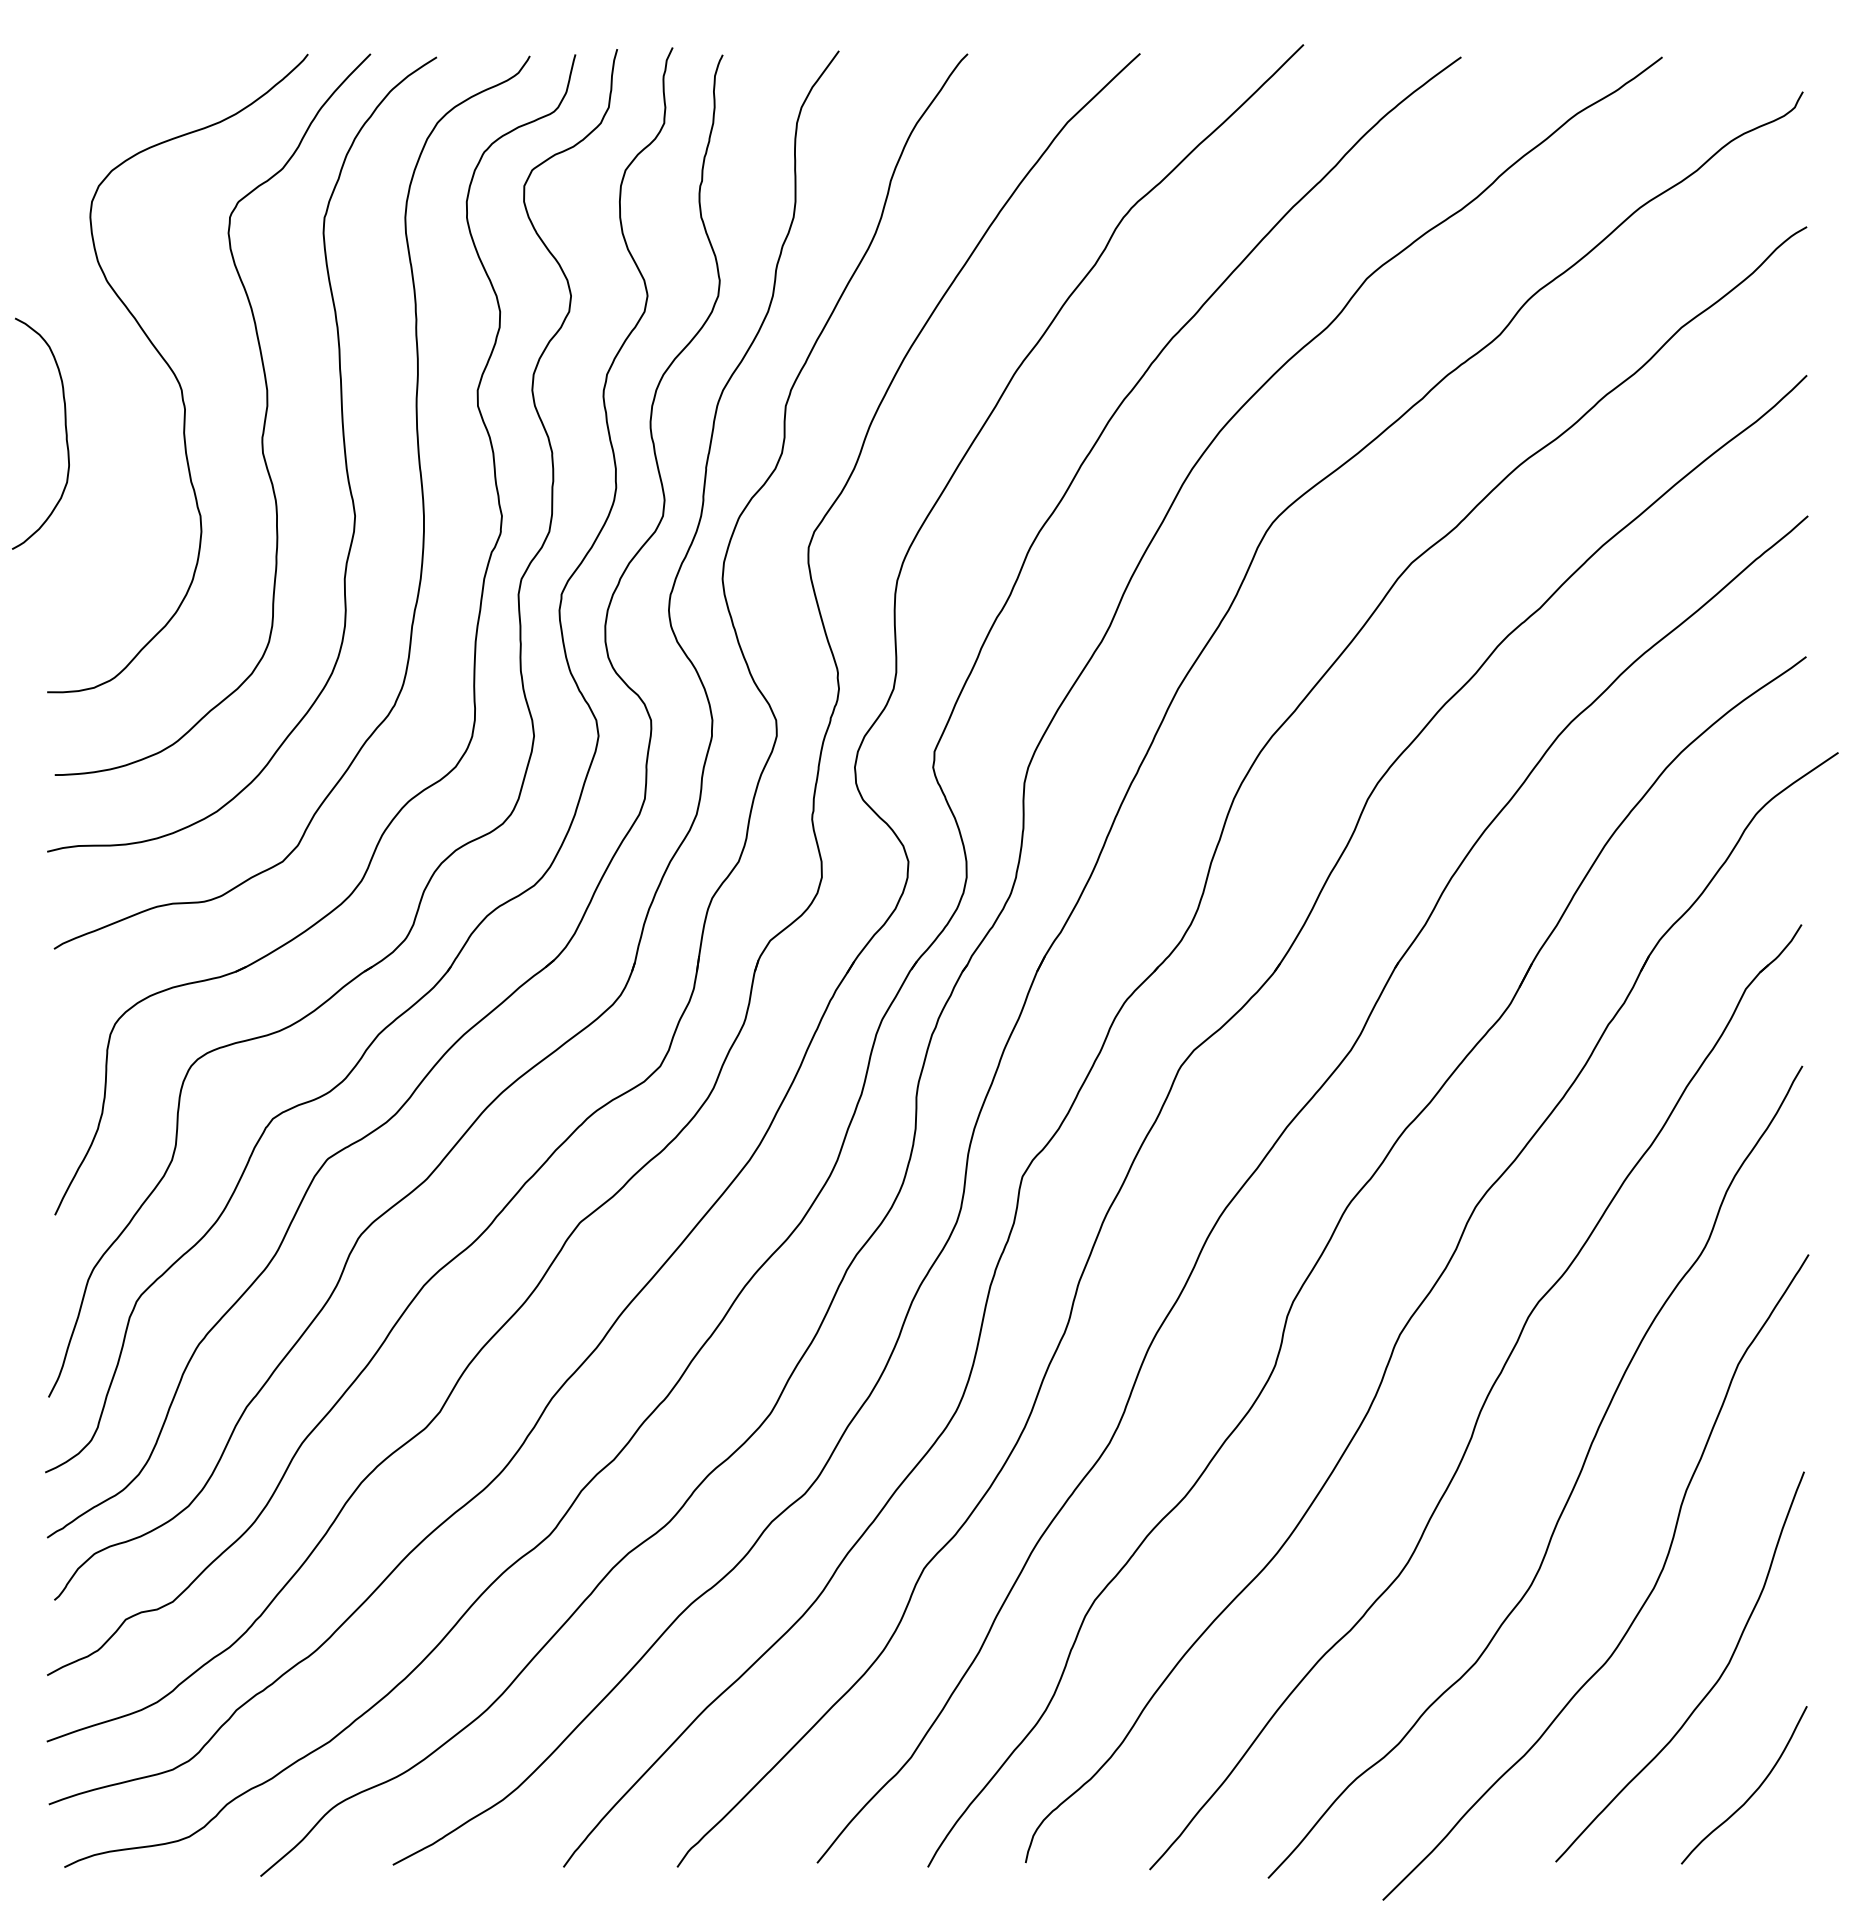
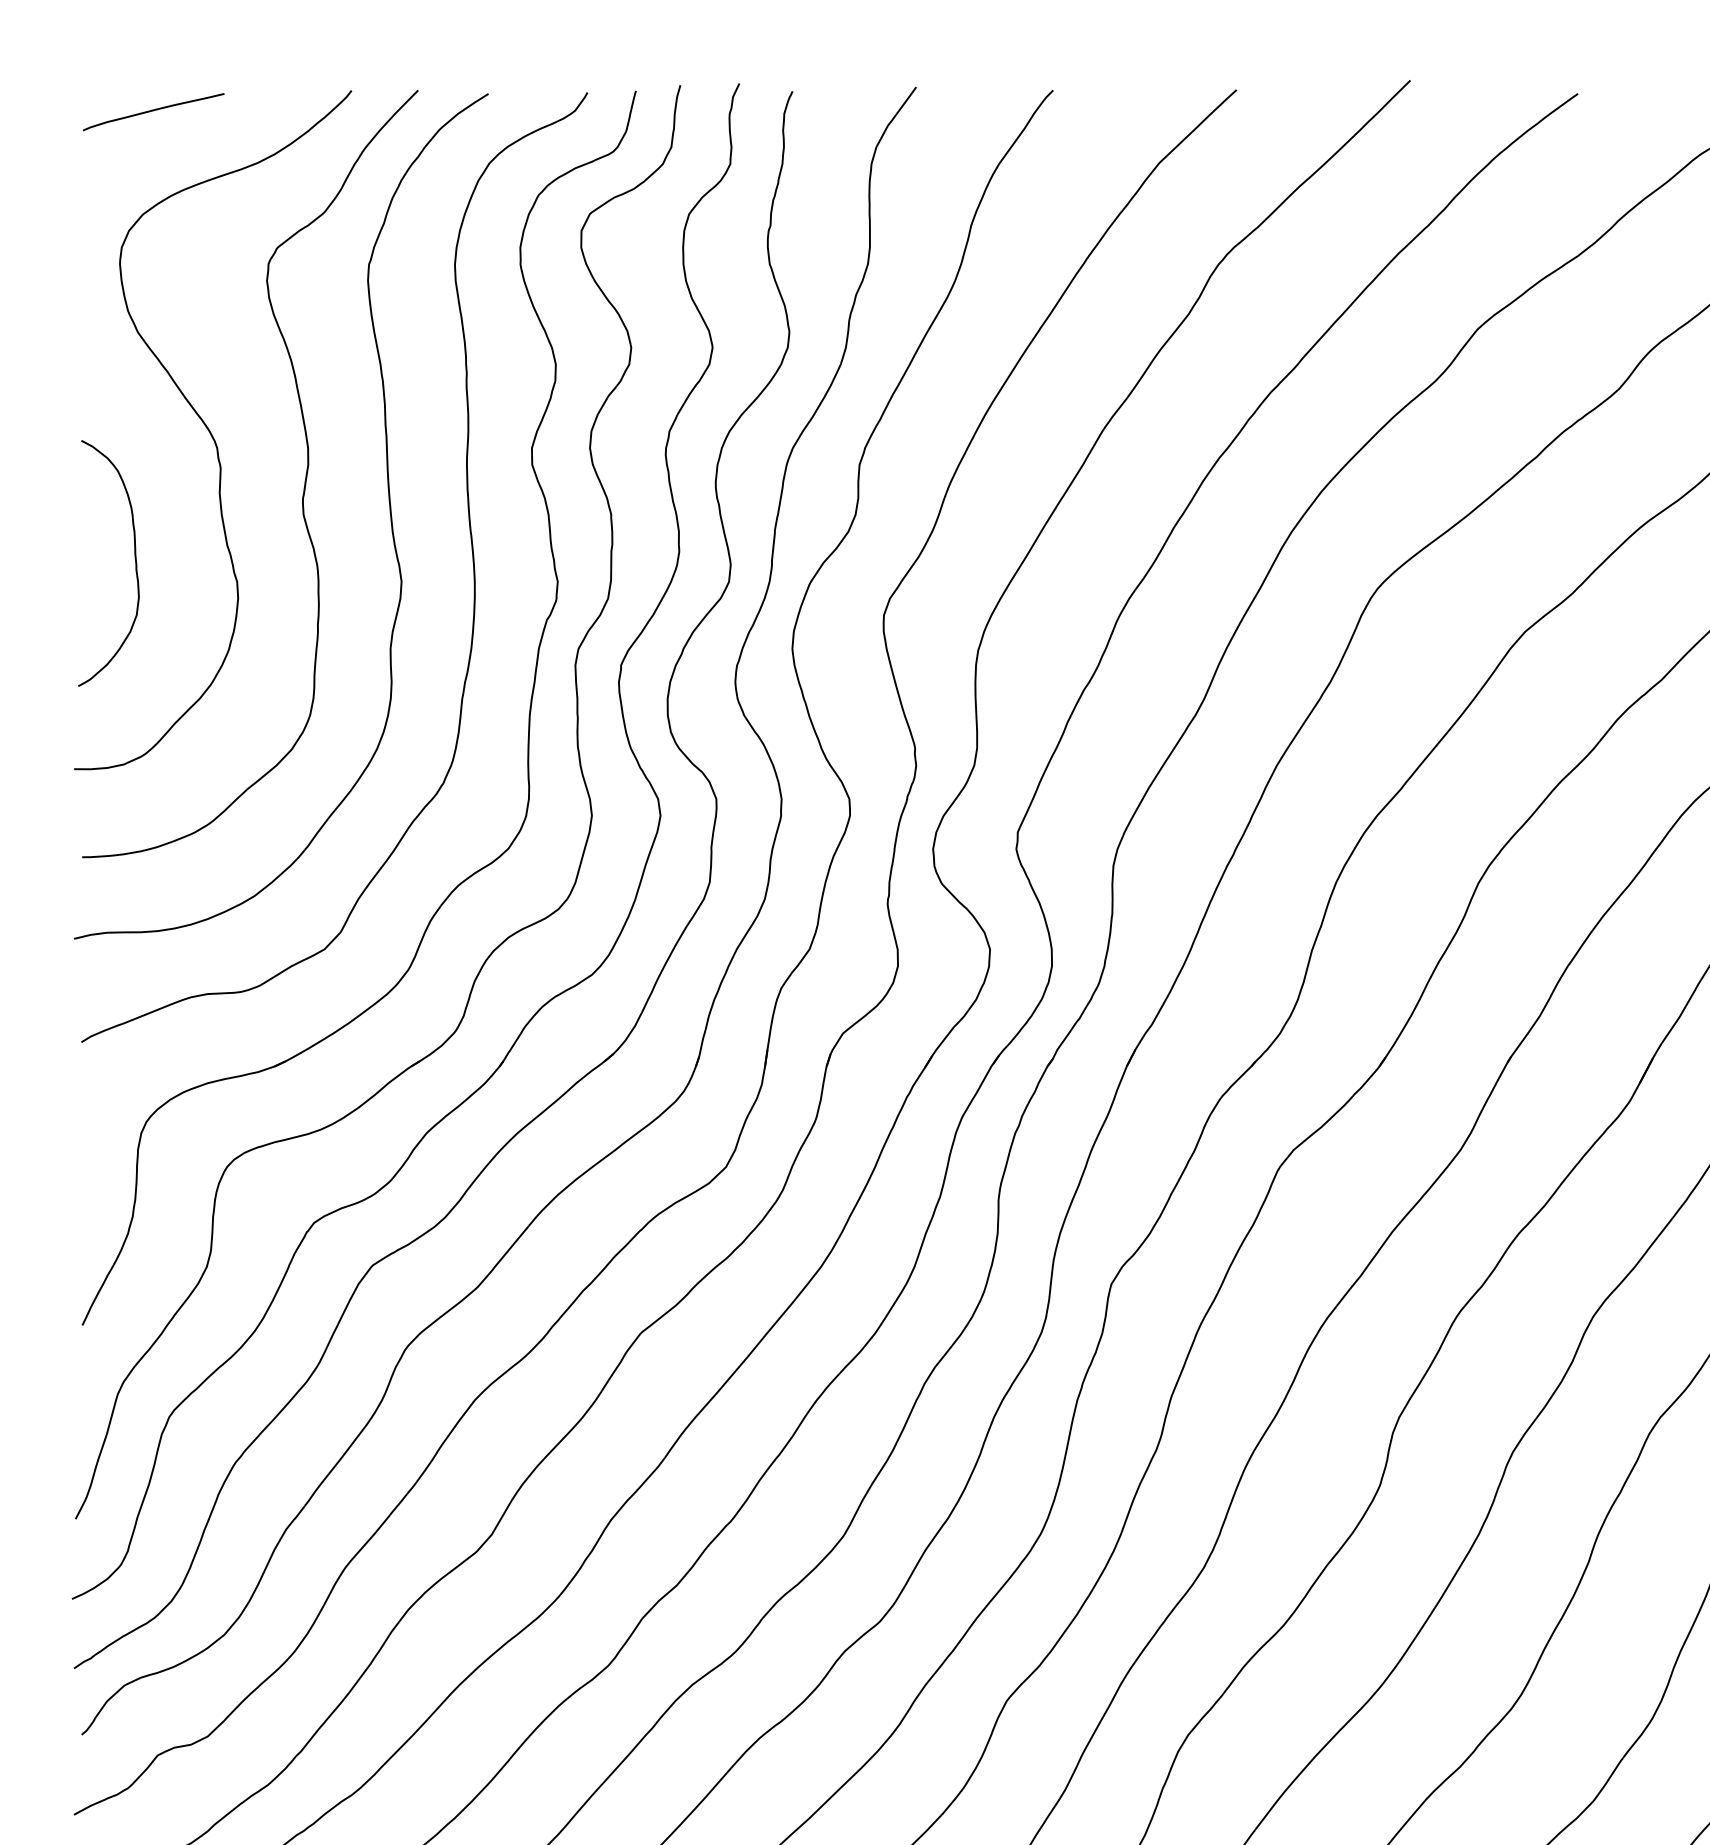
curve: (121, 73) -> (153, 111), added
curve: (65, 433) -> (135, 563), moved

